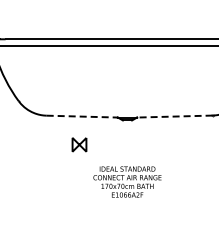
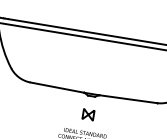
line: (82, 116) -> (57, 87), dashed -> solid
line: (174, 116) -> (127, 99), dashed -> solid
part: (79, 144) -> (88, 114), moved

